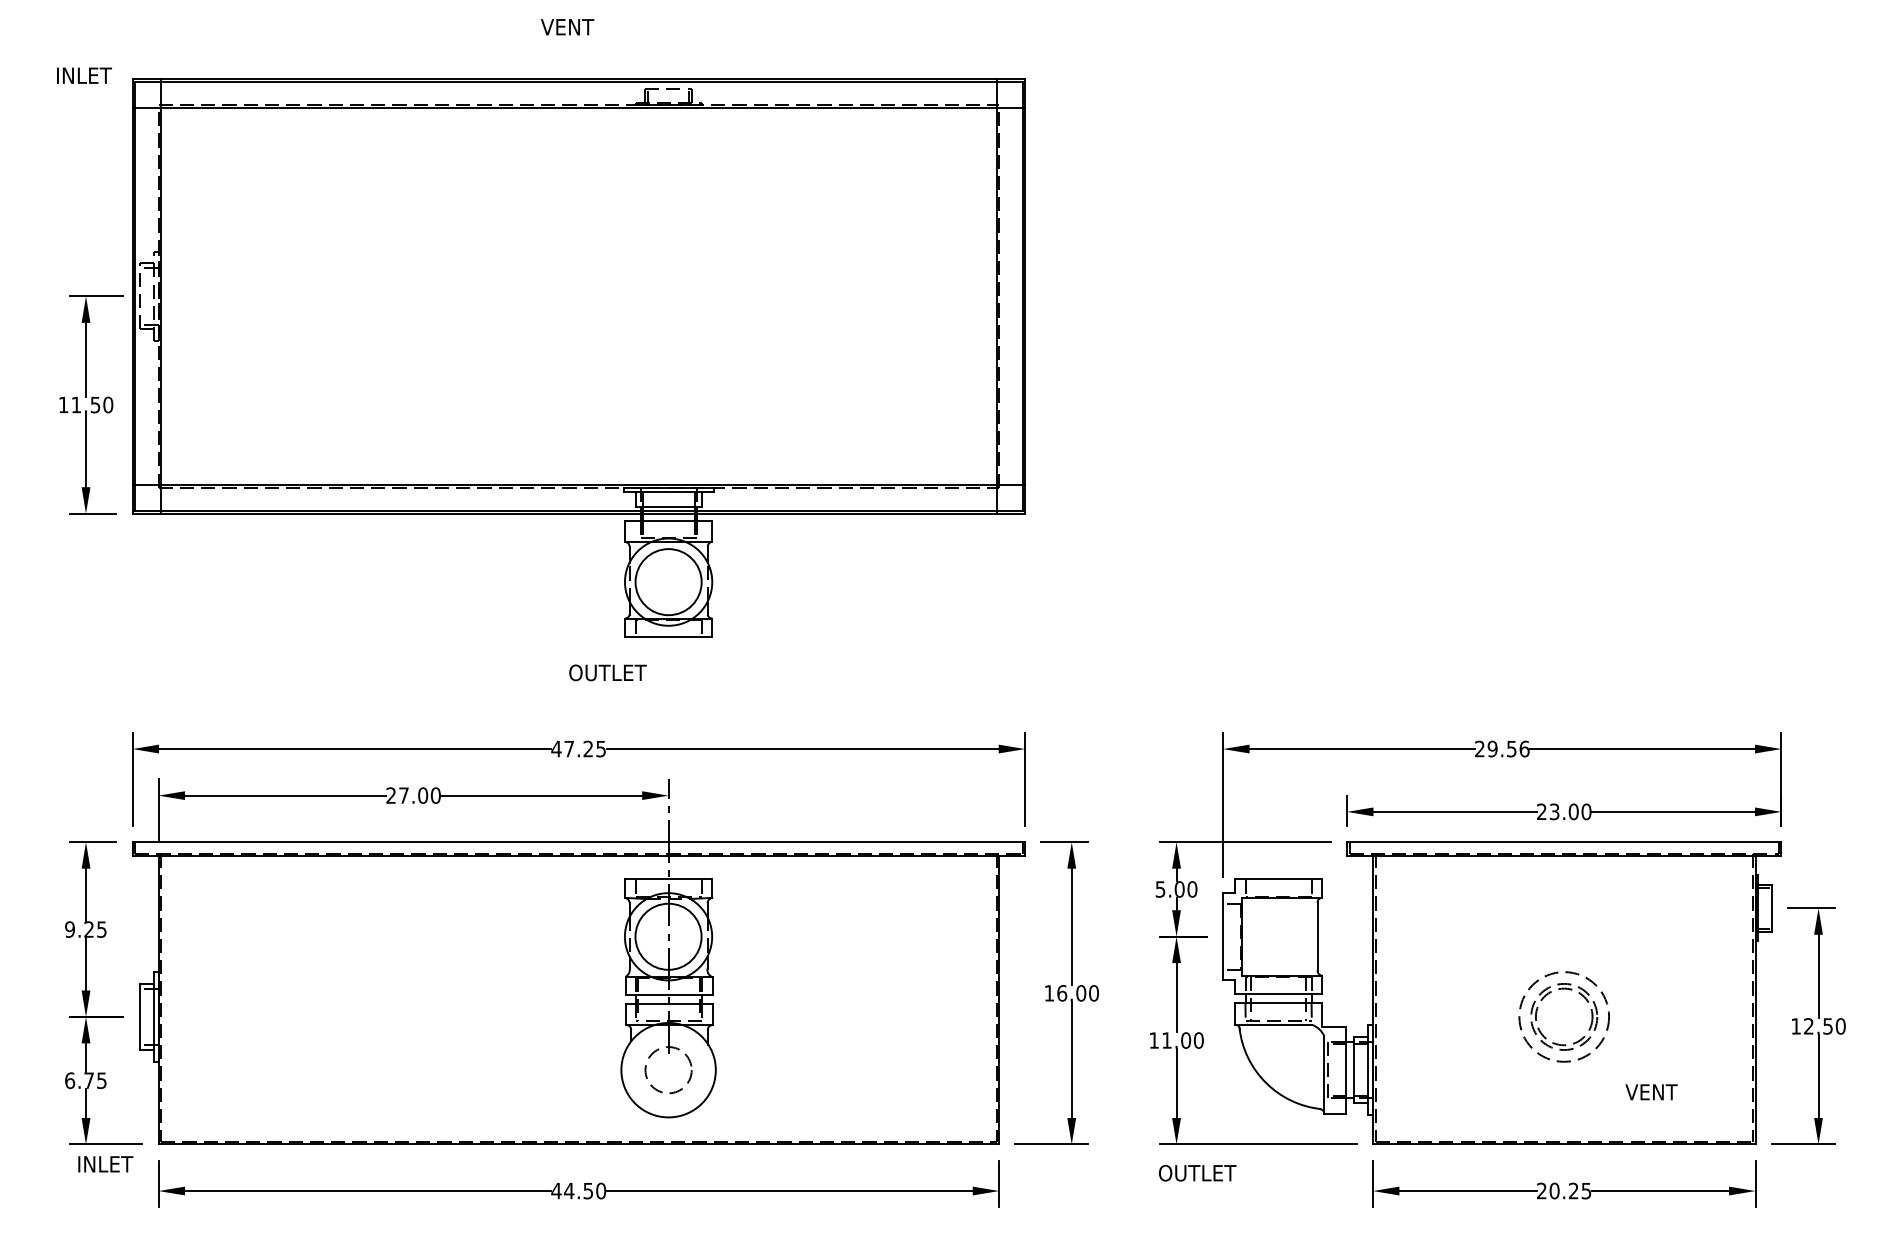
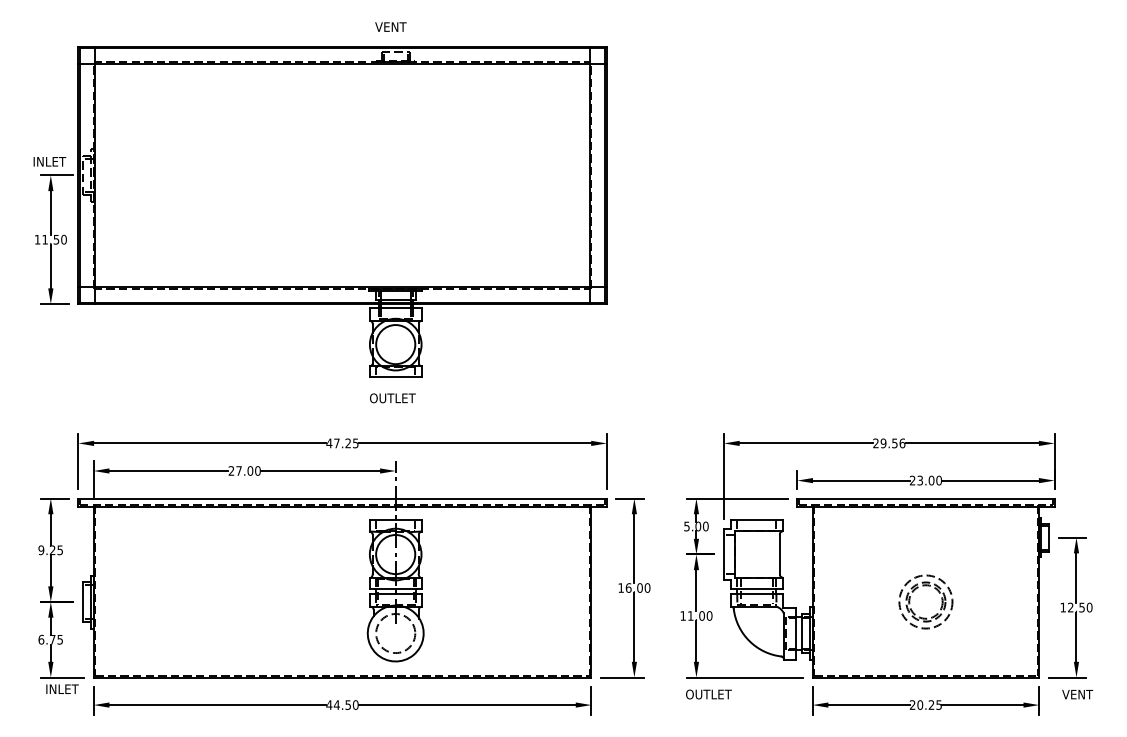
text: (566, 26) -> (390, 26), moved
text: (83, 75) -> (49, 161), moved
text: (607, 673) -> (392, 398), moved
circle: (668, 1070) -> (395, 633), size x1.43
text: (1651, 1092) -> (1077, 694), moved

